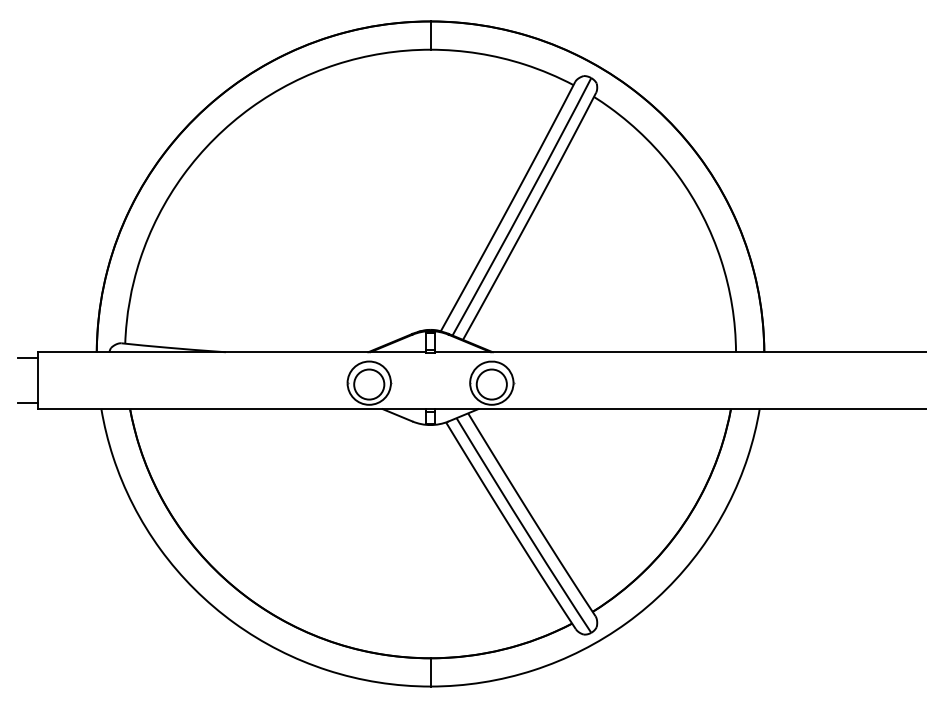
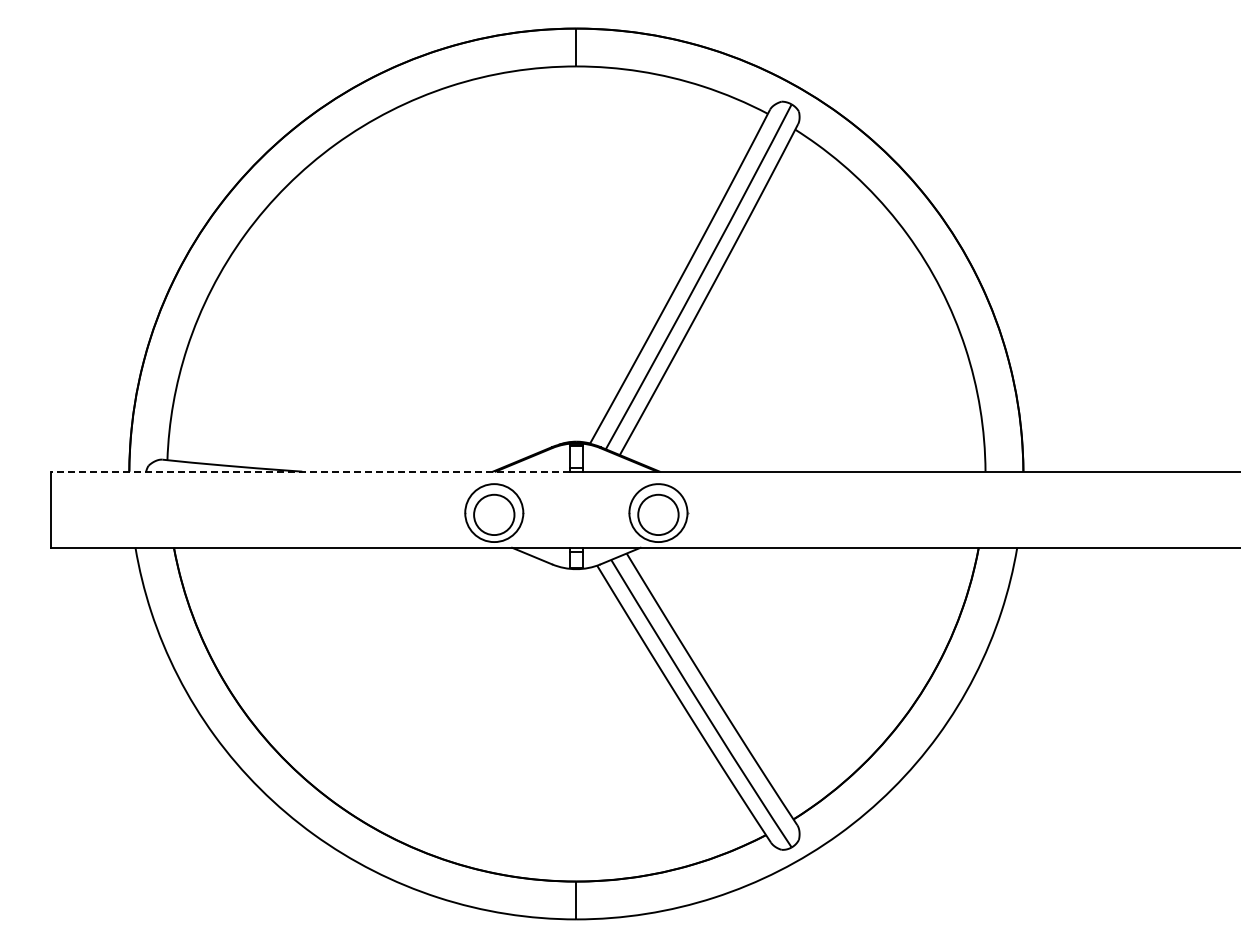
line: (232, 352) -> (310, 471), solid -> dashed
line: (28, 358) -> (37, 479), removed
line: (28, 403) -> (37, 540), removed

